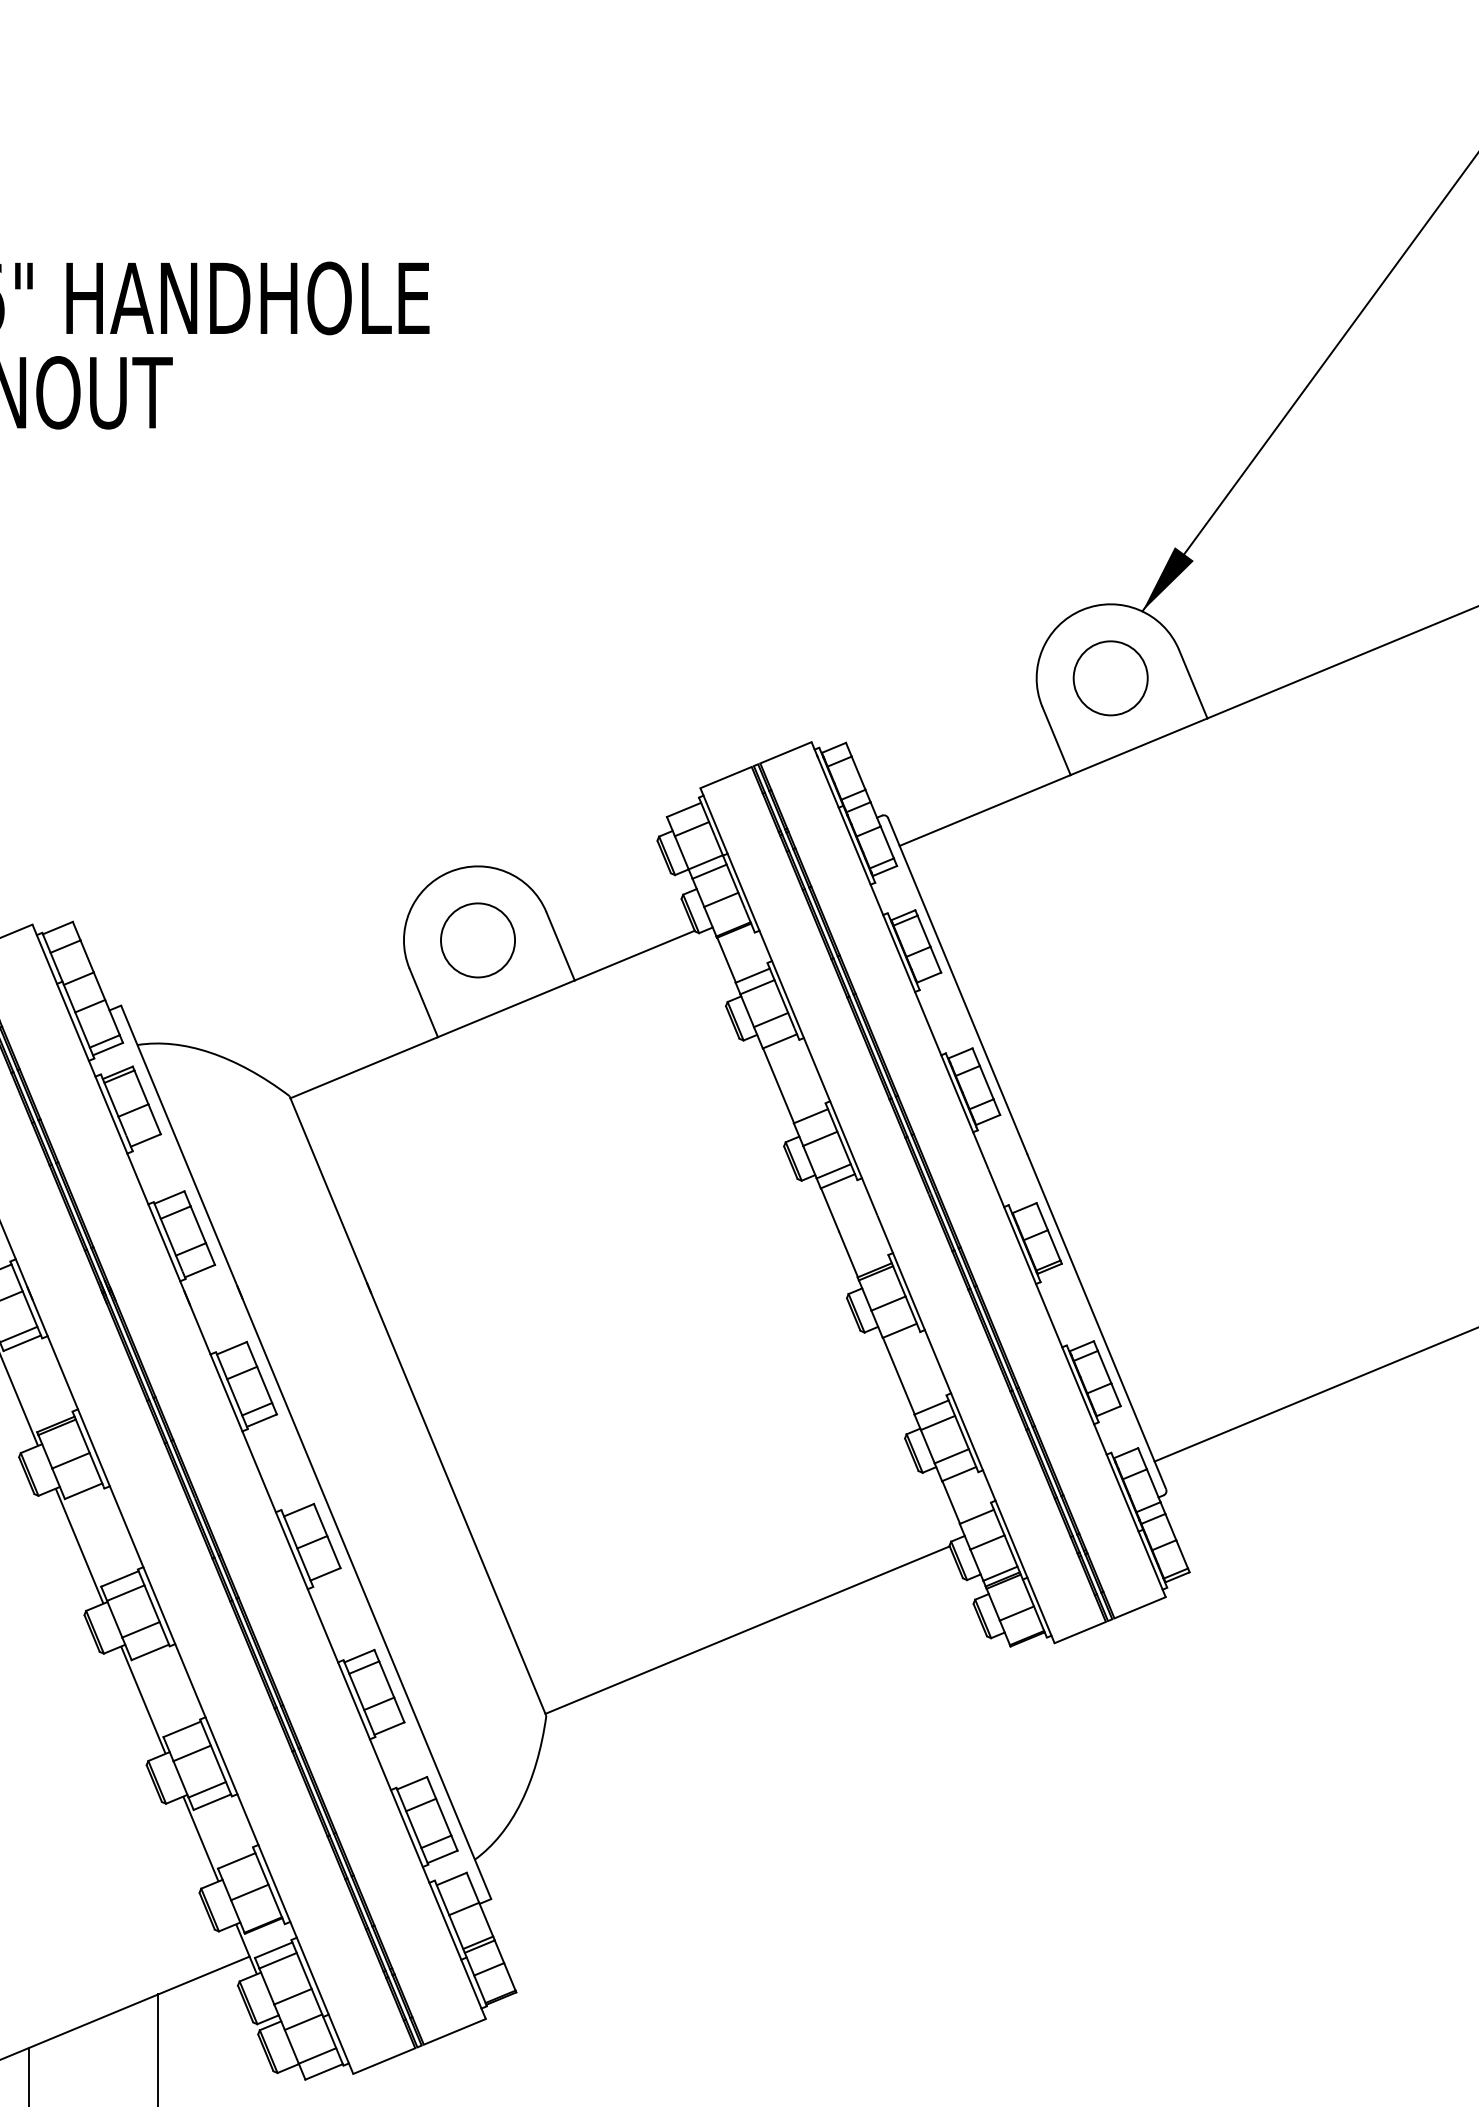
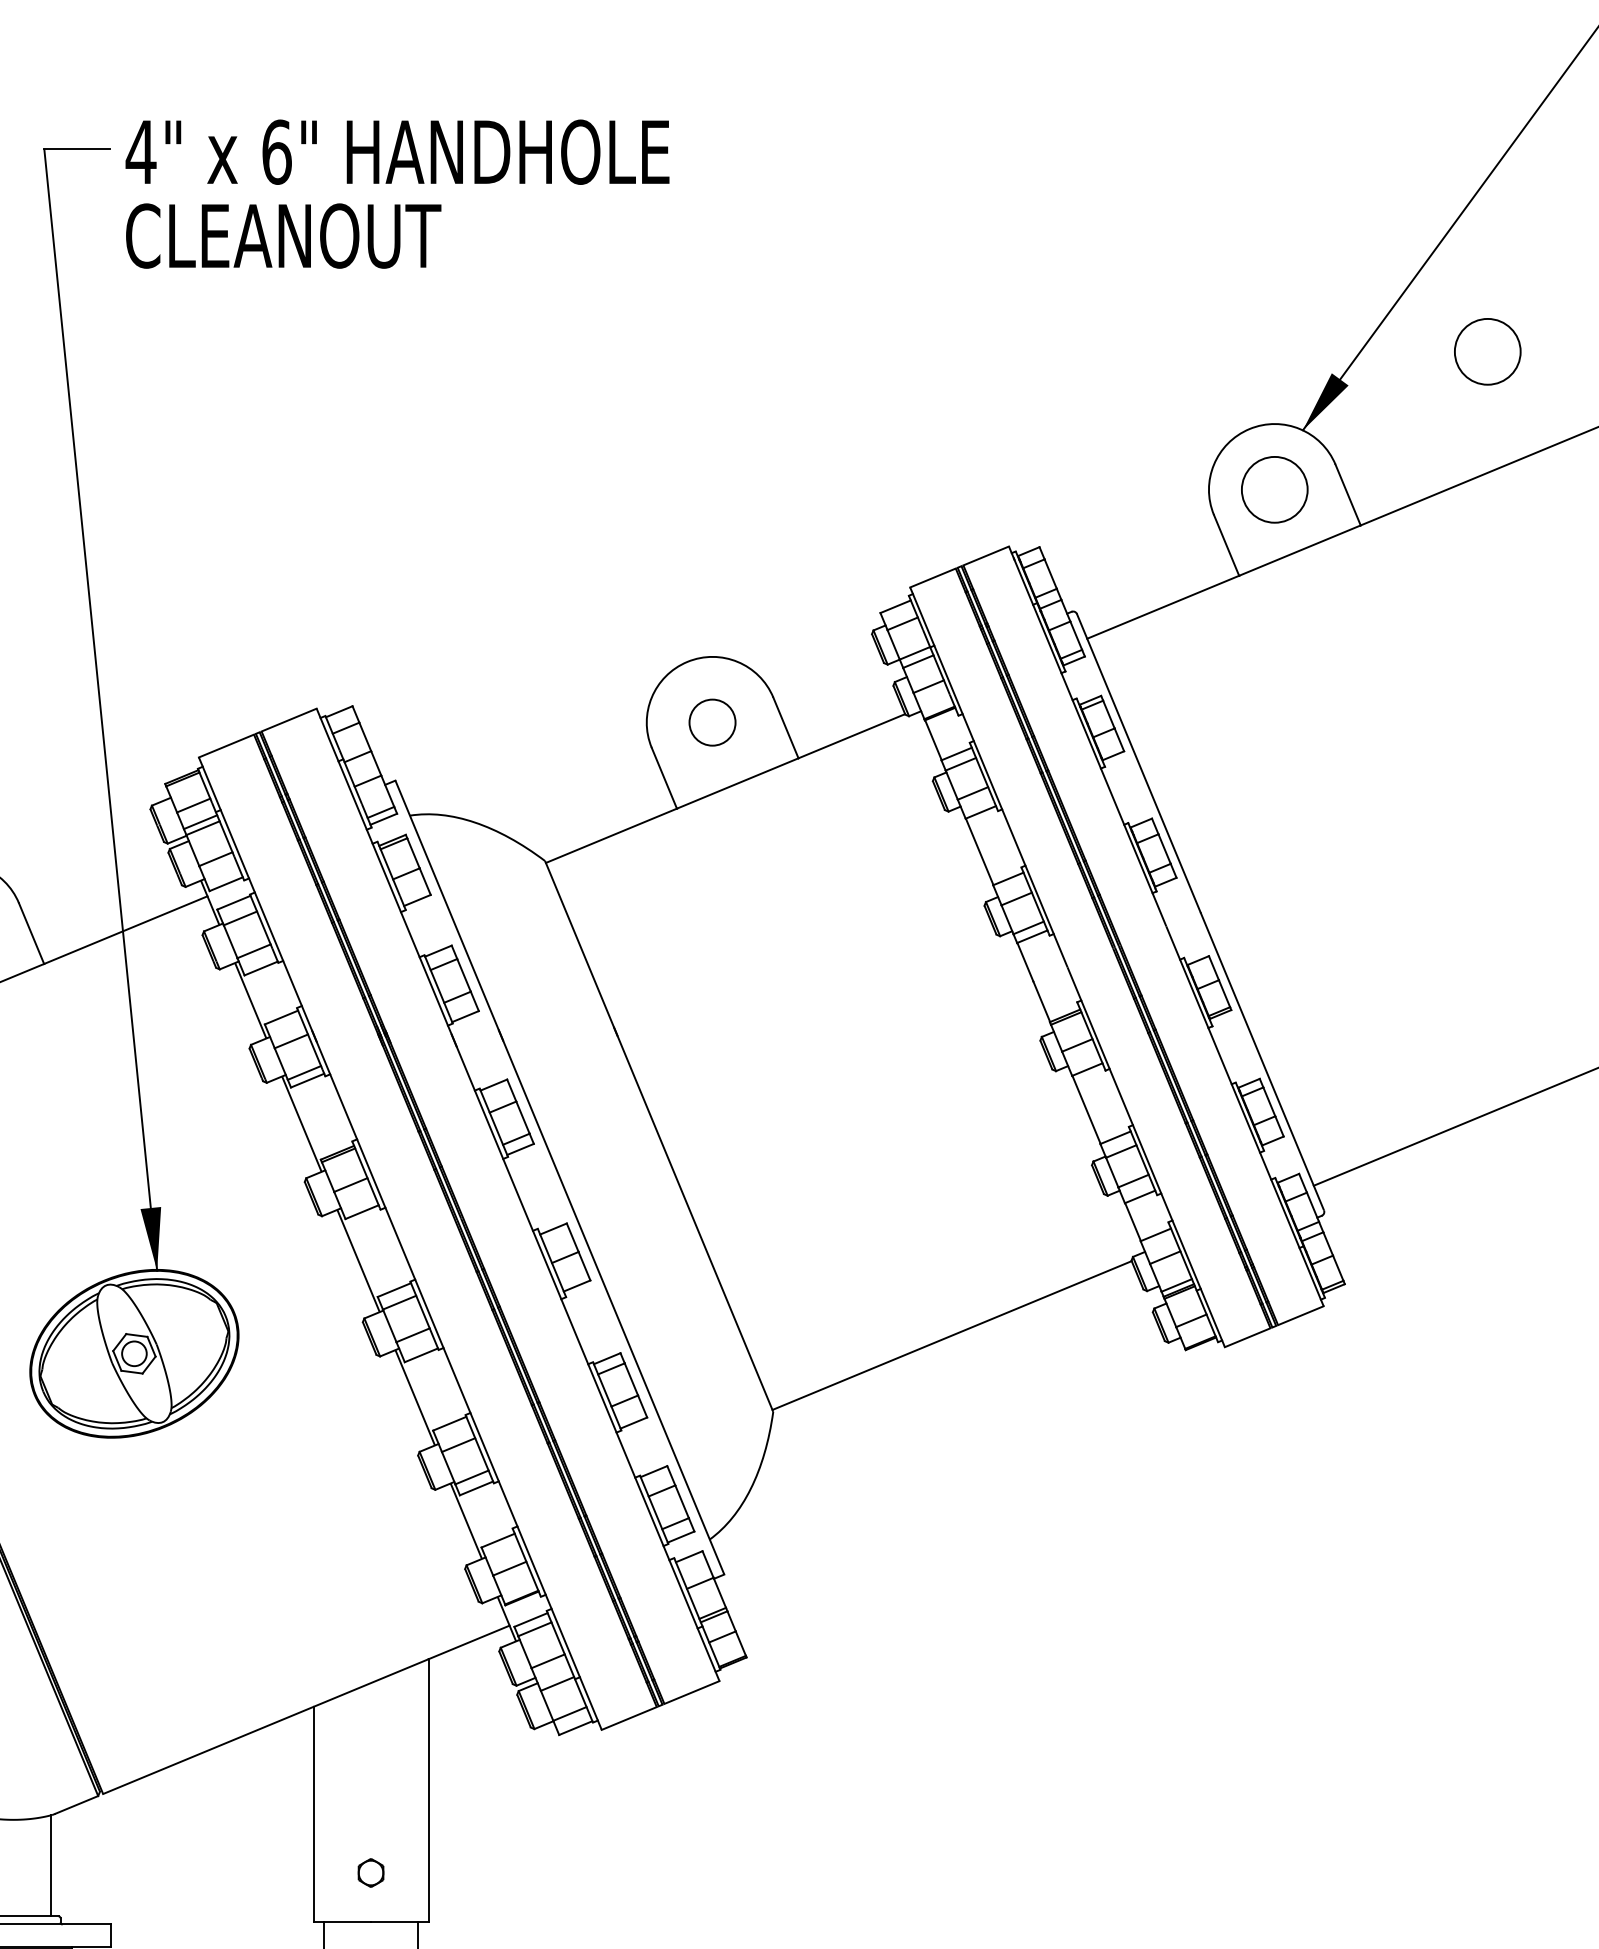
circle: (1350, 522) -> (1487, 351), added
circle: (477, 940) -> (712, 722), size x0.7

